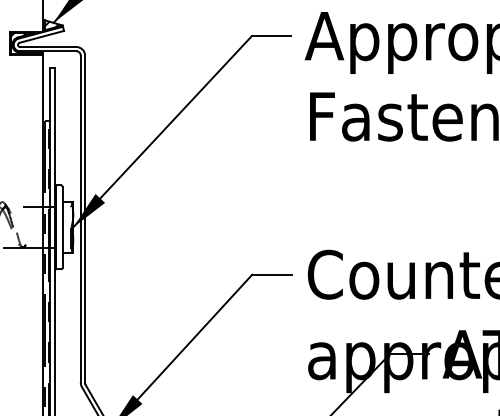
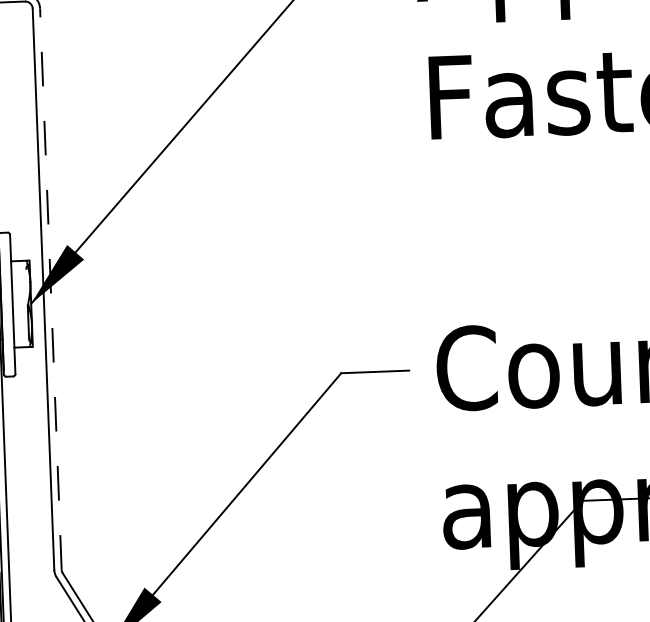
line: (85, 219) -> (51, 289), solid -> dashed

